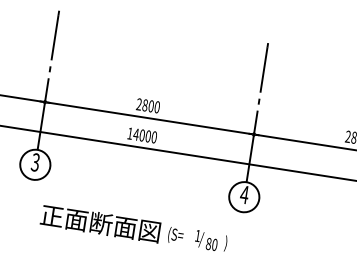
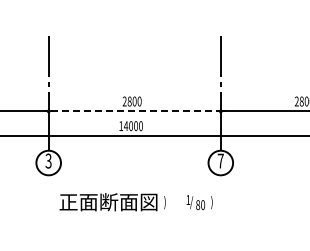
line: (149, 118) -> (134, 111), solid -> dashed
text: (244, 194) -> (220, 160), 4 -> 7
text: (175, 235) -> (170, 202), (S= -> )

